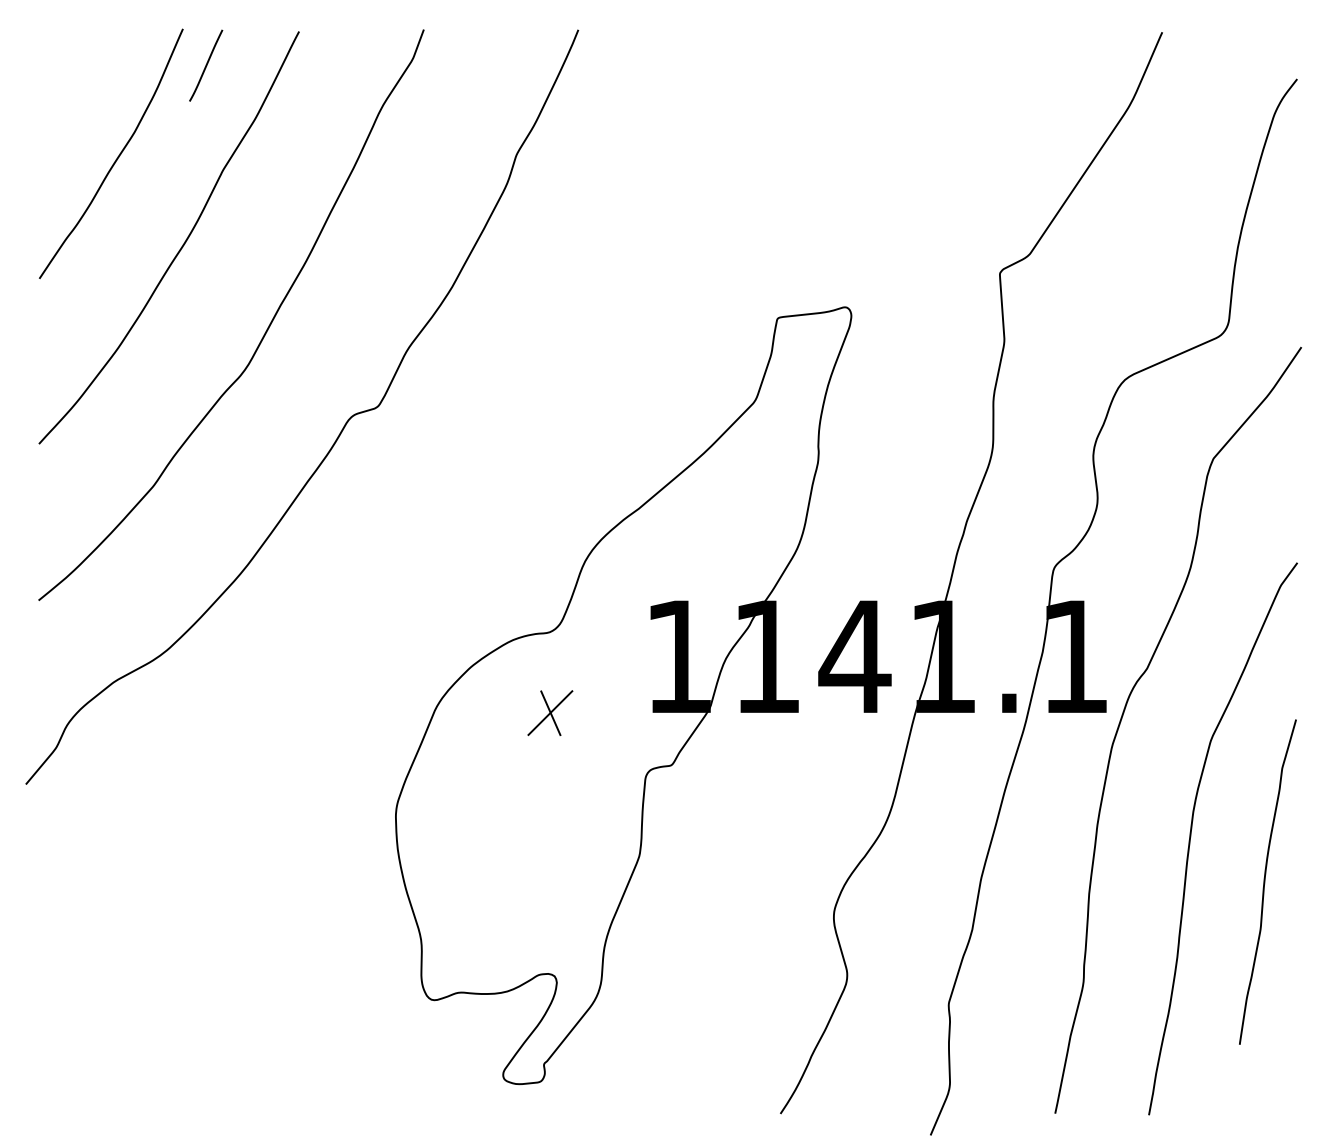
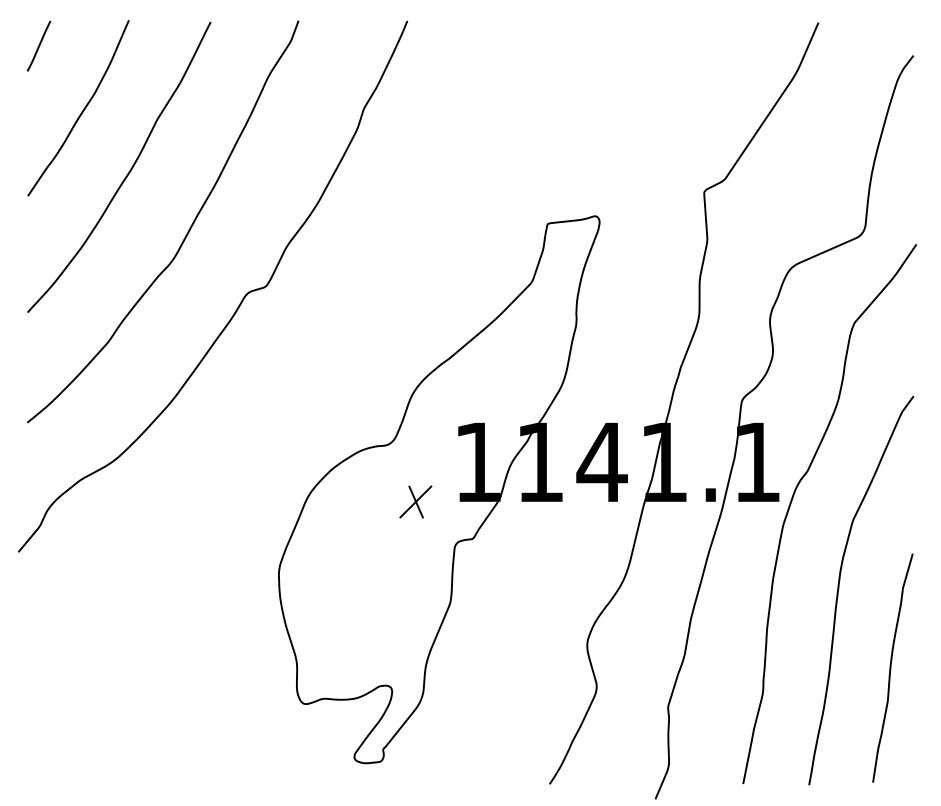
line: (206, 65) -> (39, 46), moved
part: (550, 712) -> (415, 501), moved
curve: (1265, 881) -> (891, 667), moved

